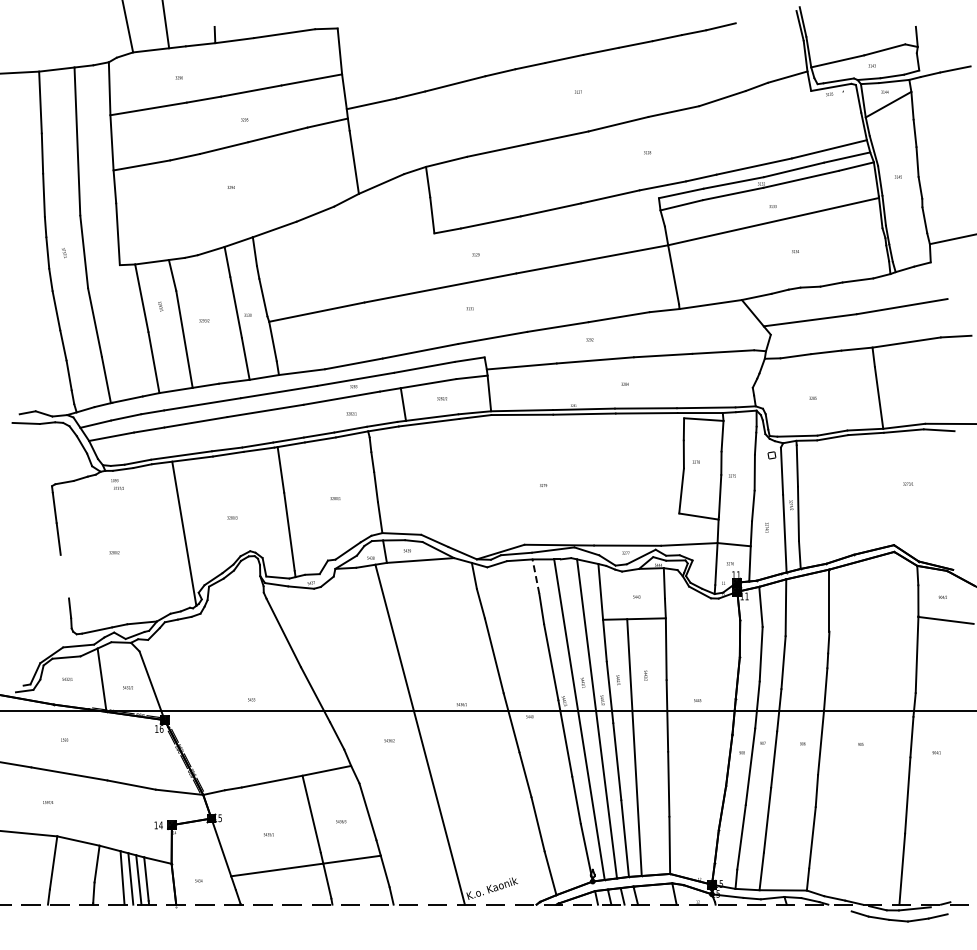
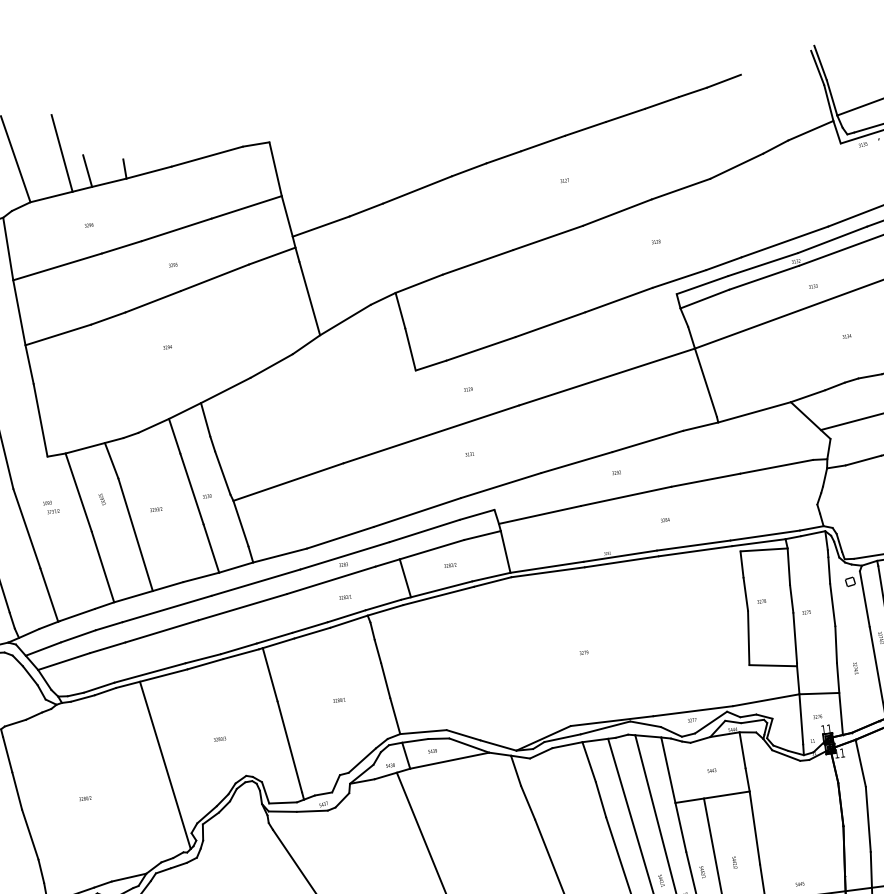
line: (183, 32) -> (87, 170), added
text: (117, 484) -> (51, 507), moved
line: (64, 576) -> (29, 834), added
line: (535, 576) -> (588, 761), dashed -> solid

